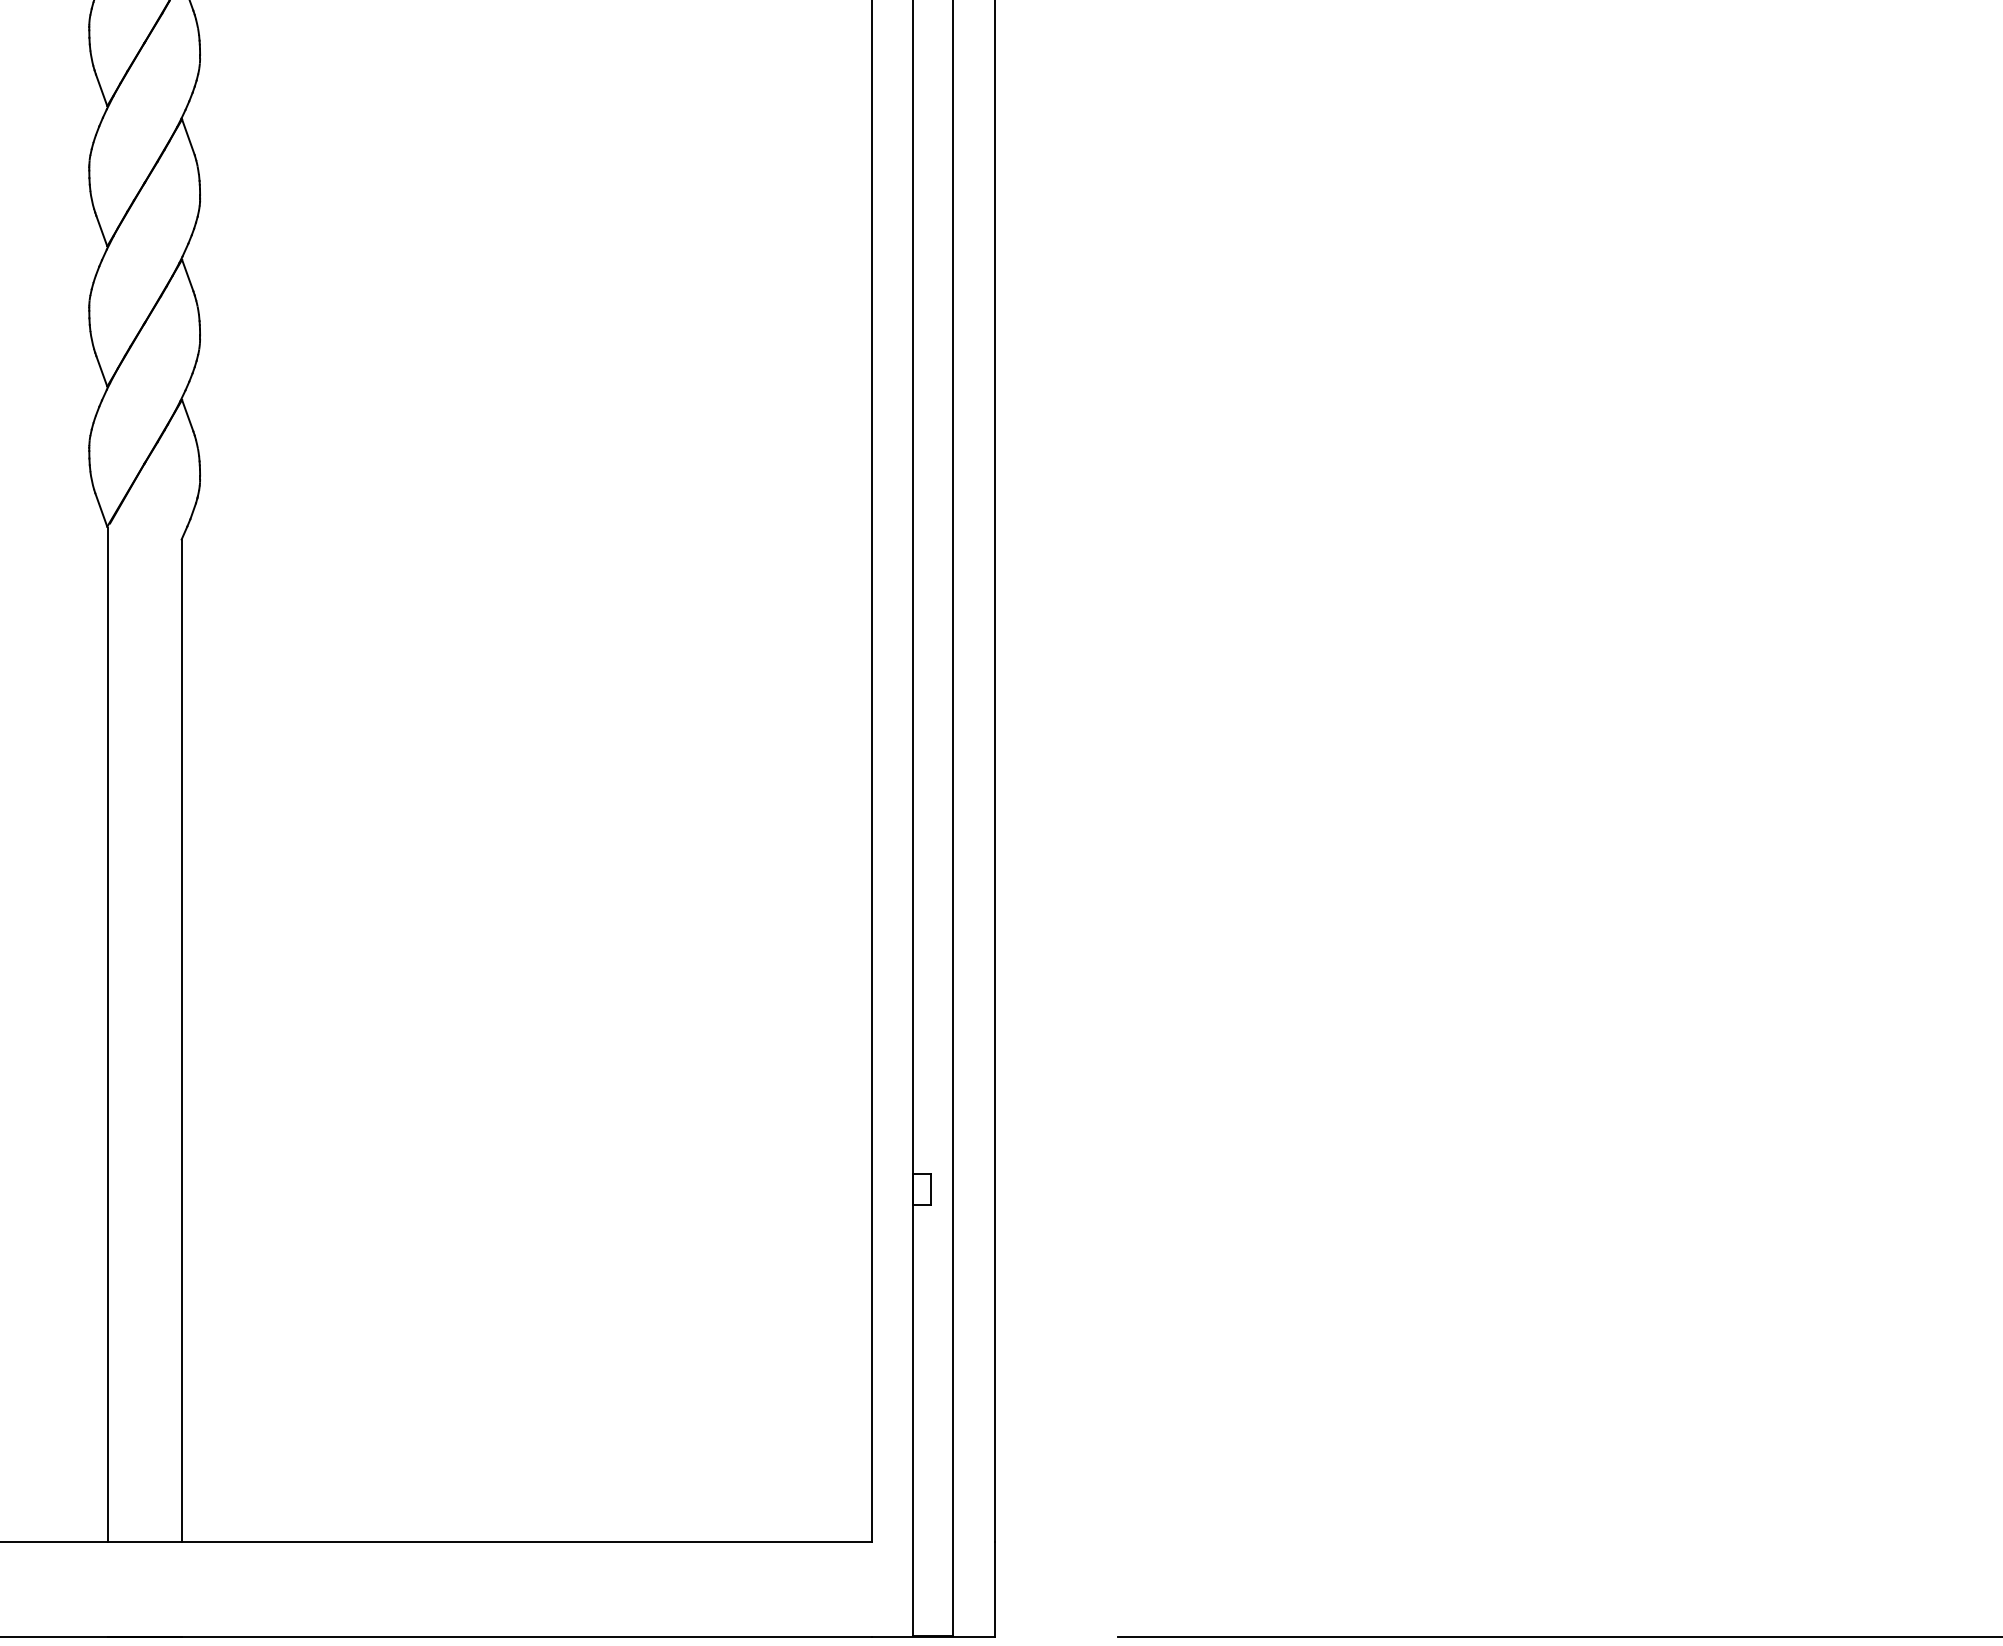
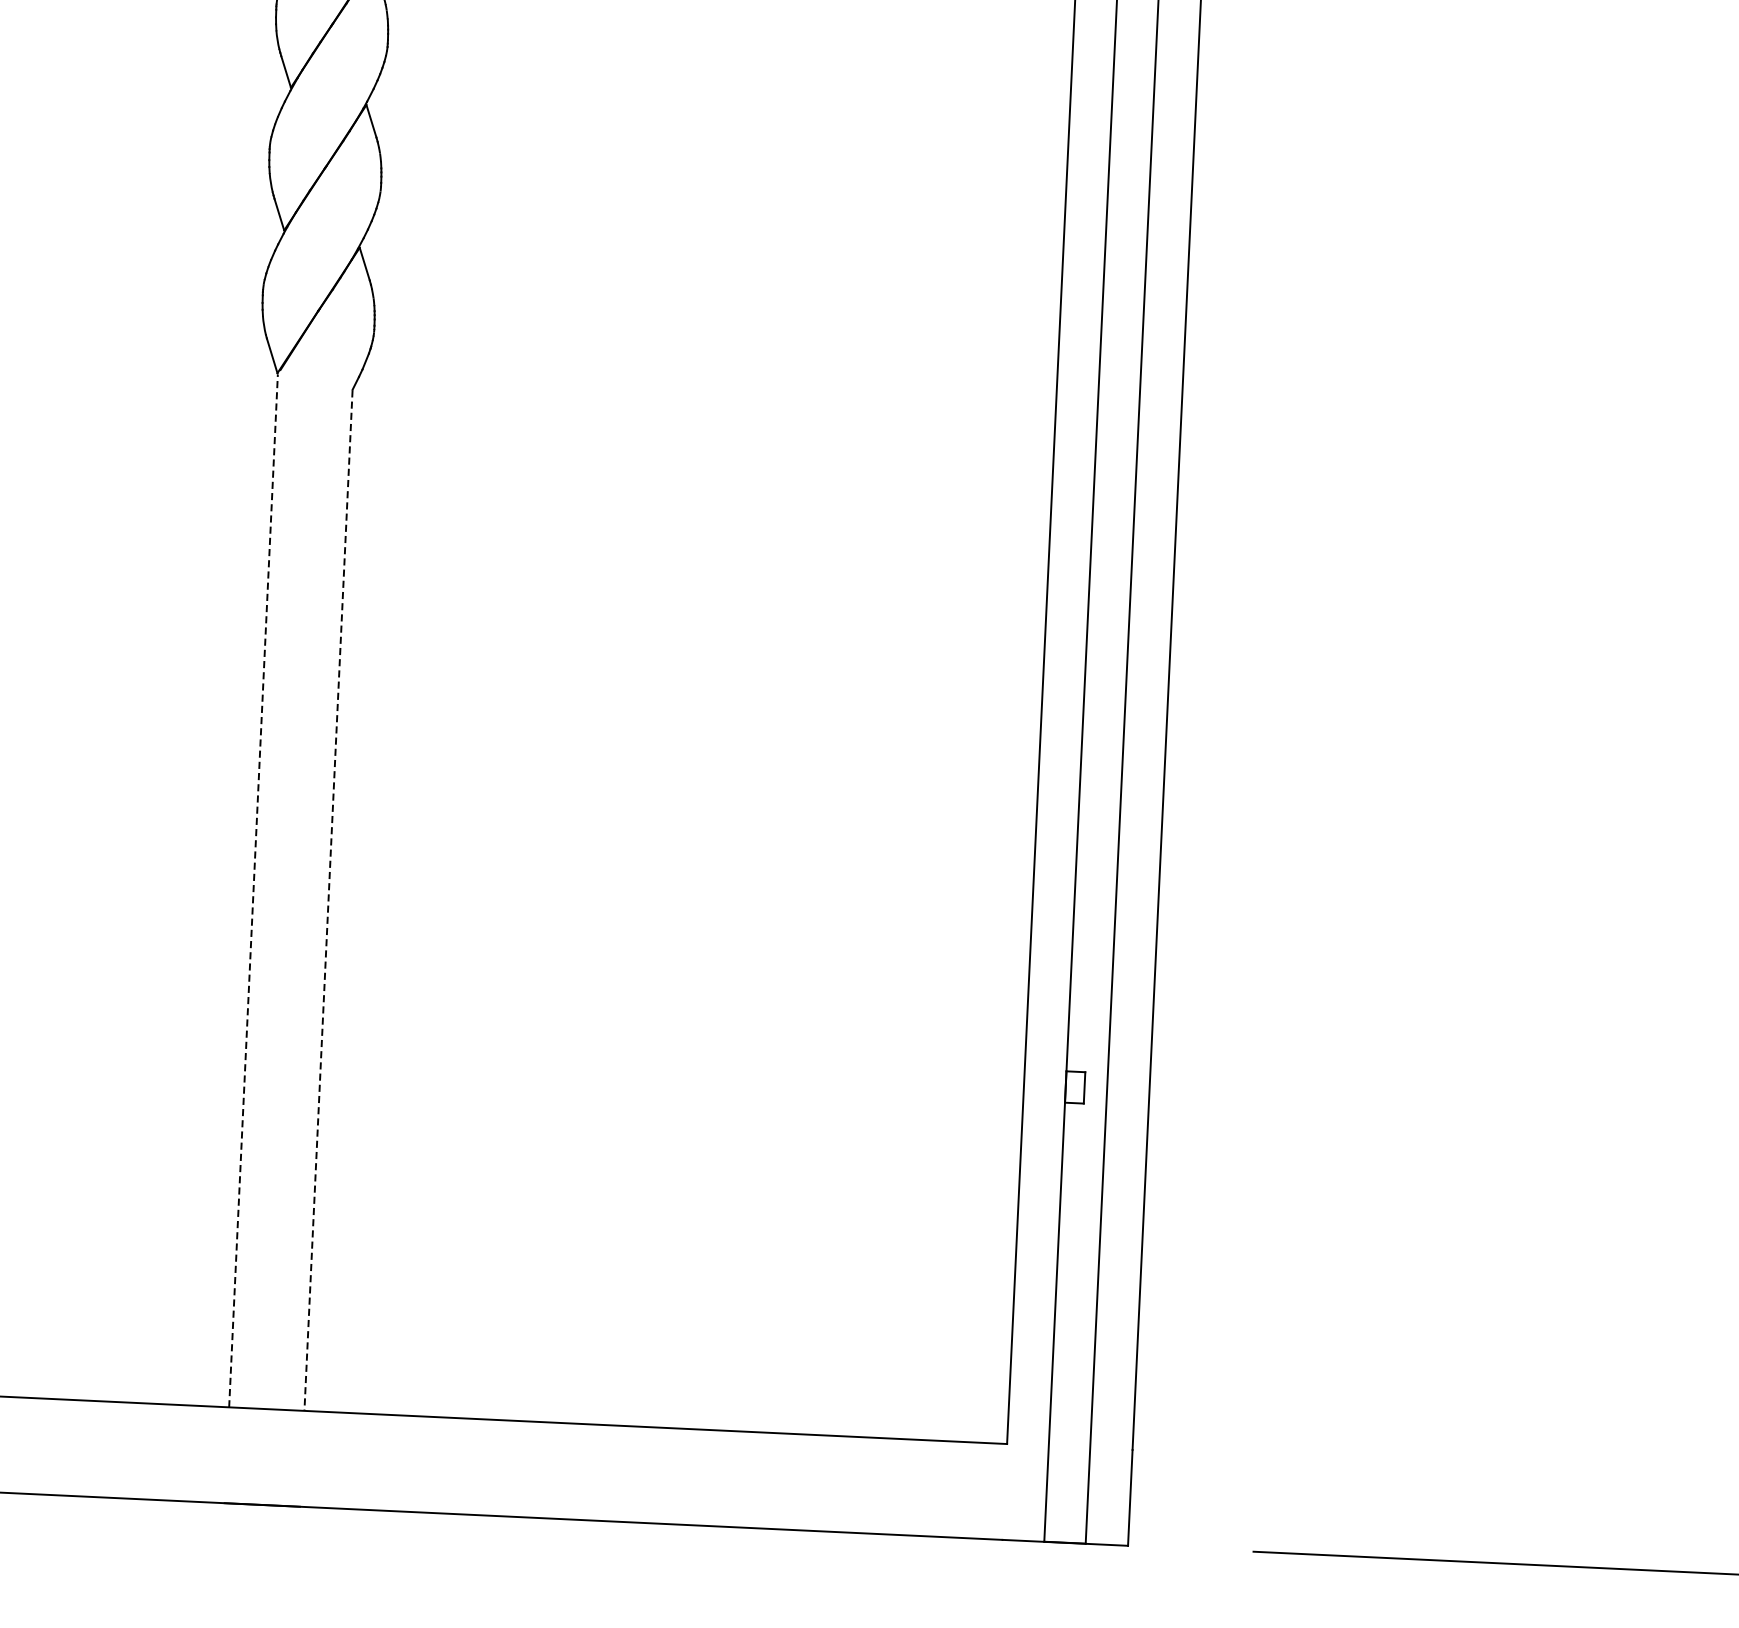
line: (107, 1034) -> (253, 890), solid -> dashed
line: (181, 1041) -> (328, 900), solid -> dashed

